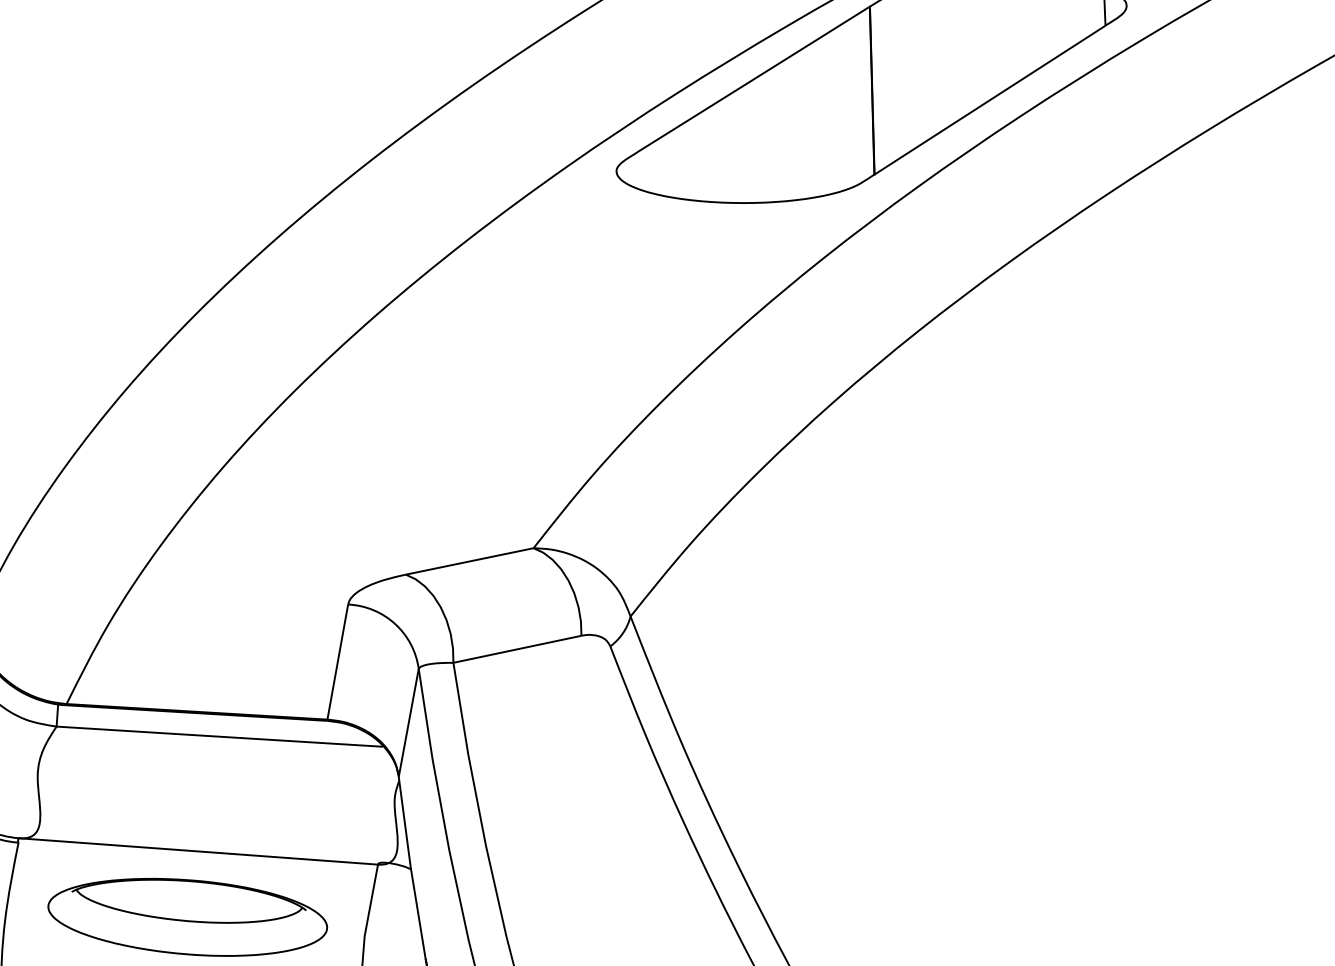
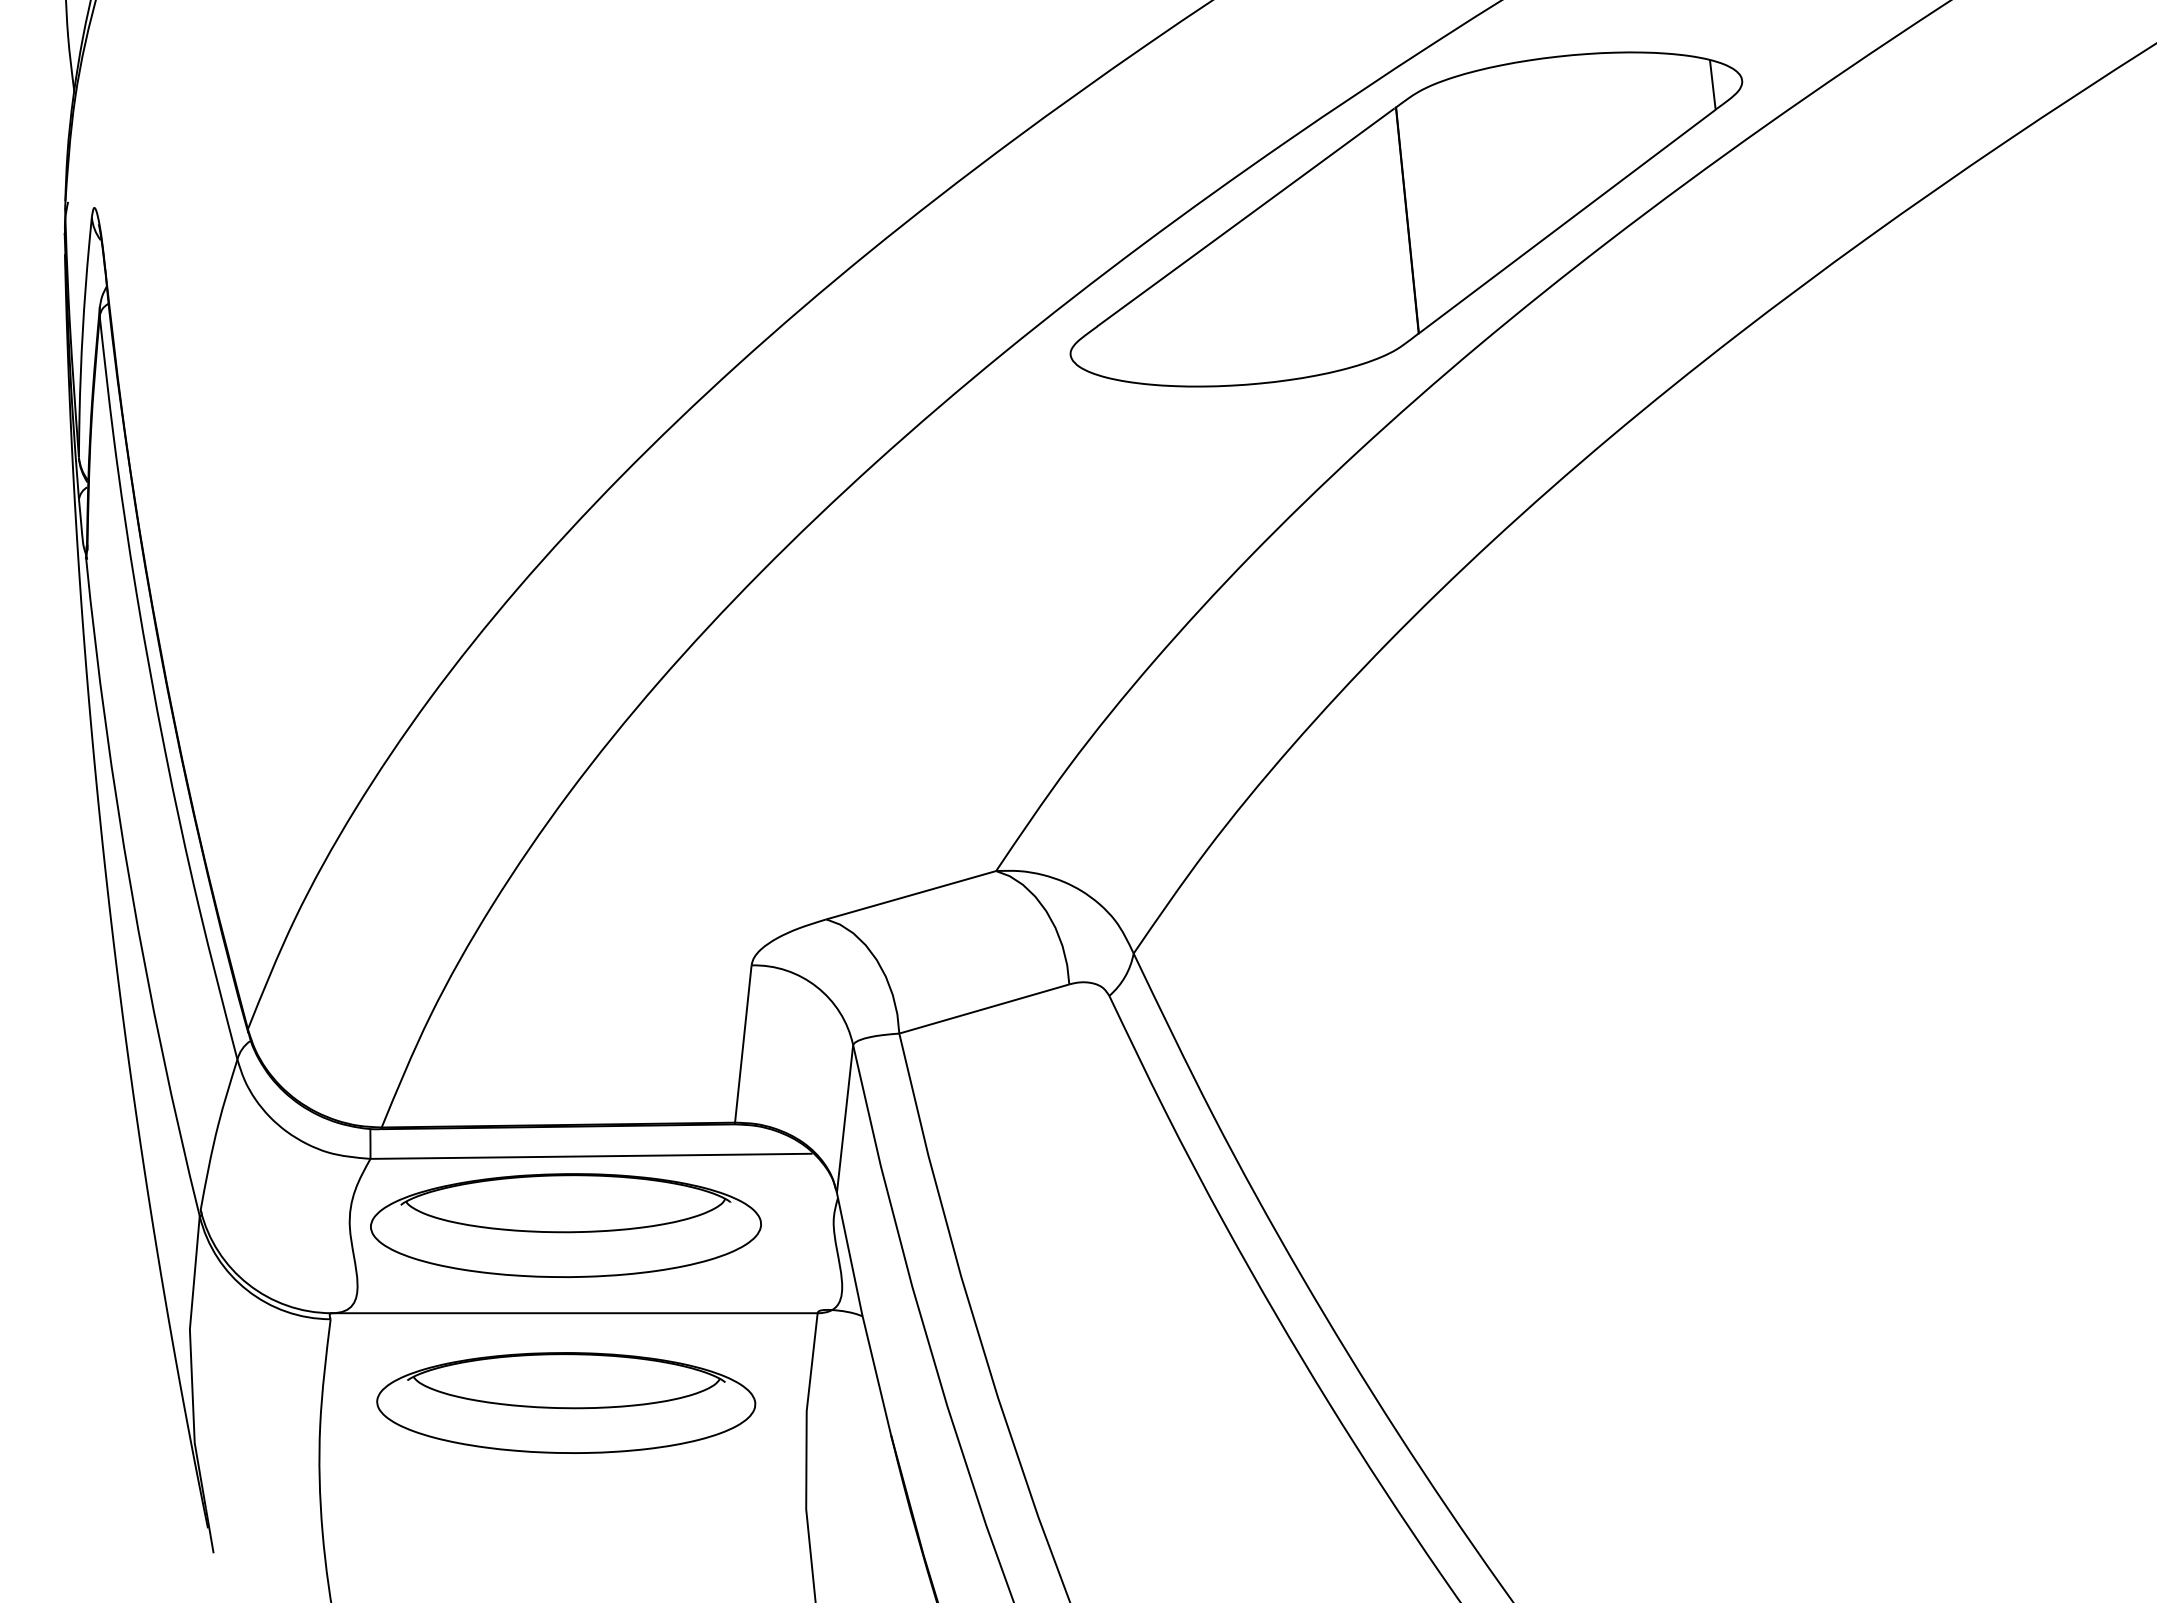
part: (196, 786) -> (565, 1225), added

